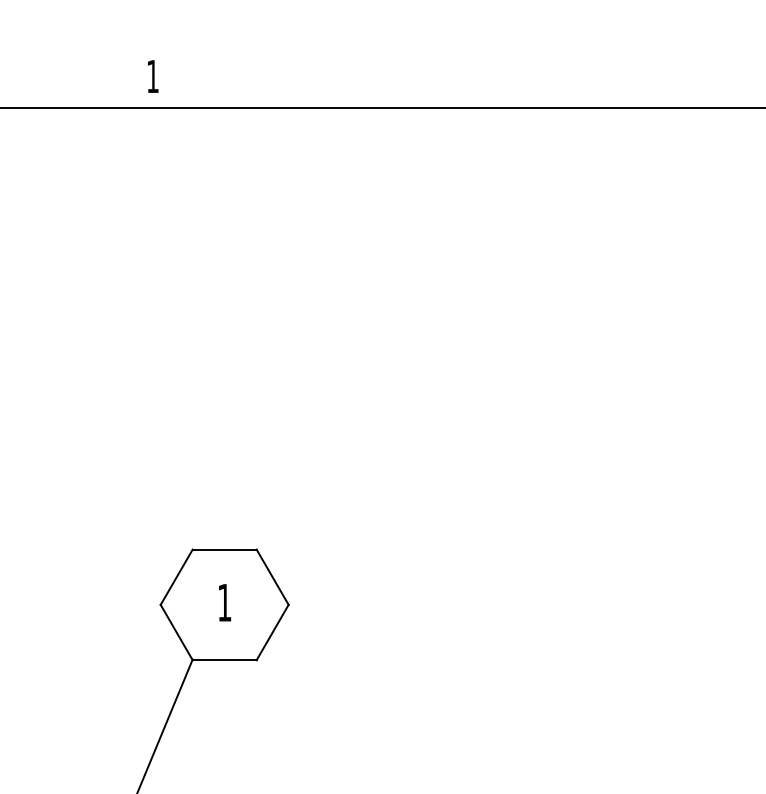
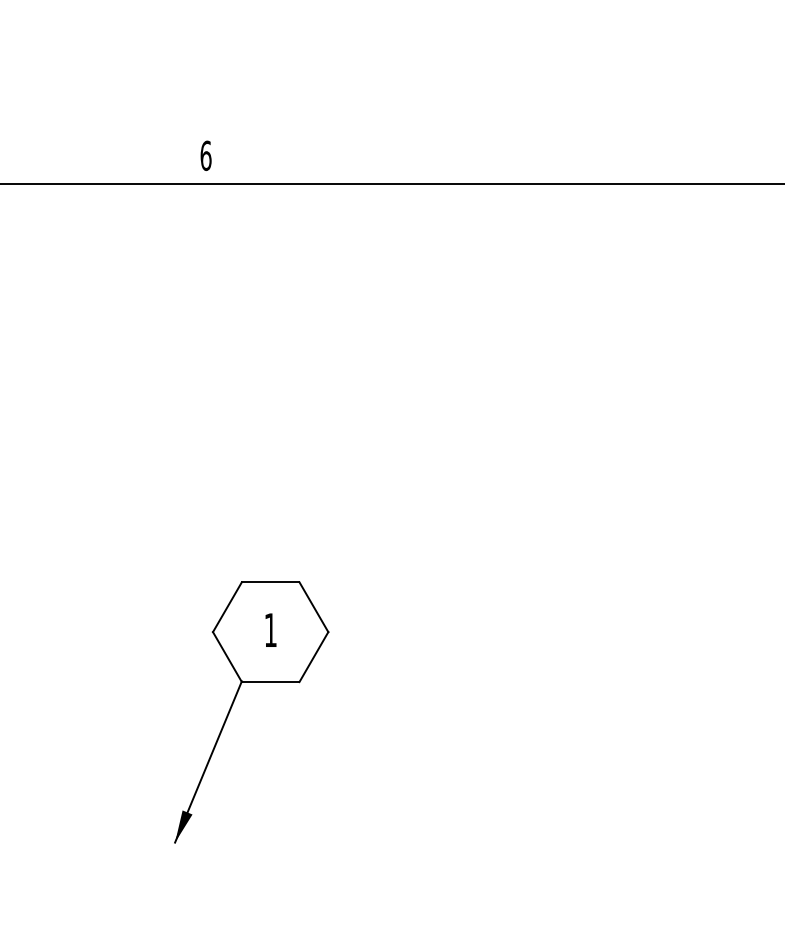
text: (152, 76) -> (205, 155), 1 -> 6

